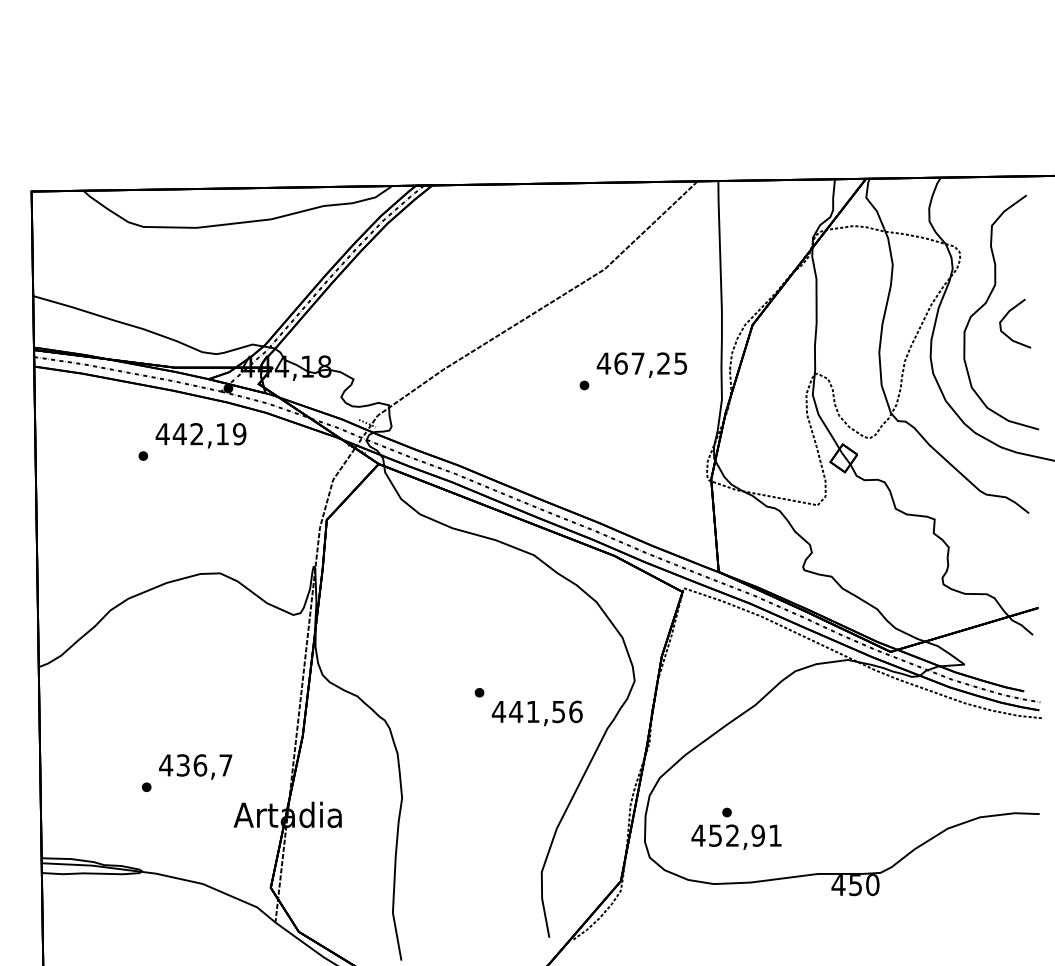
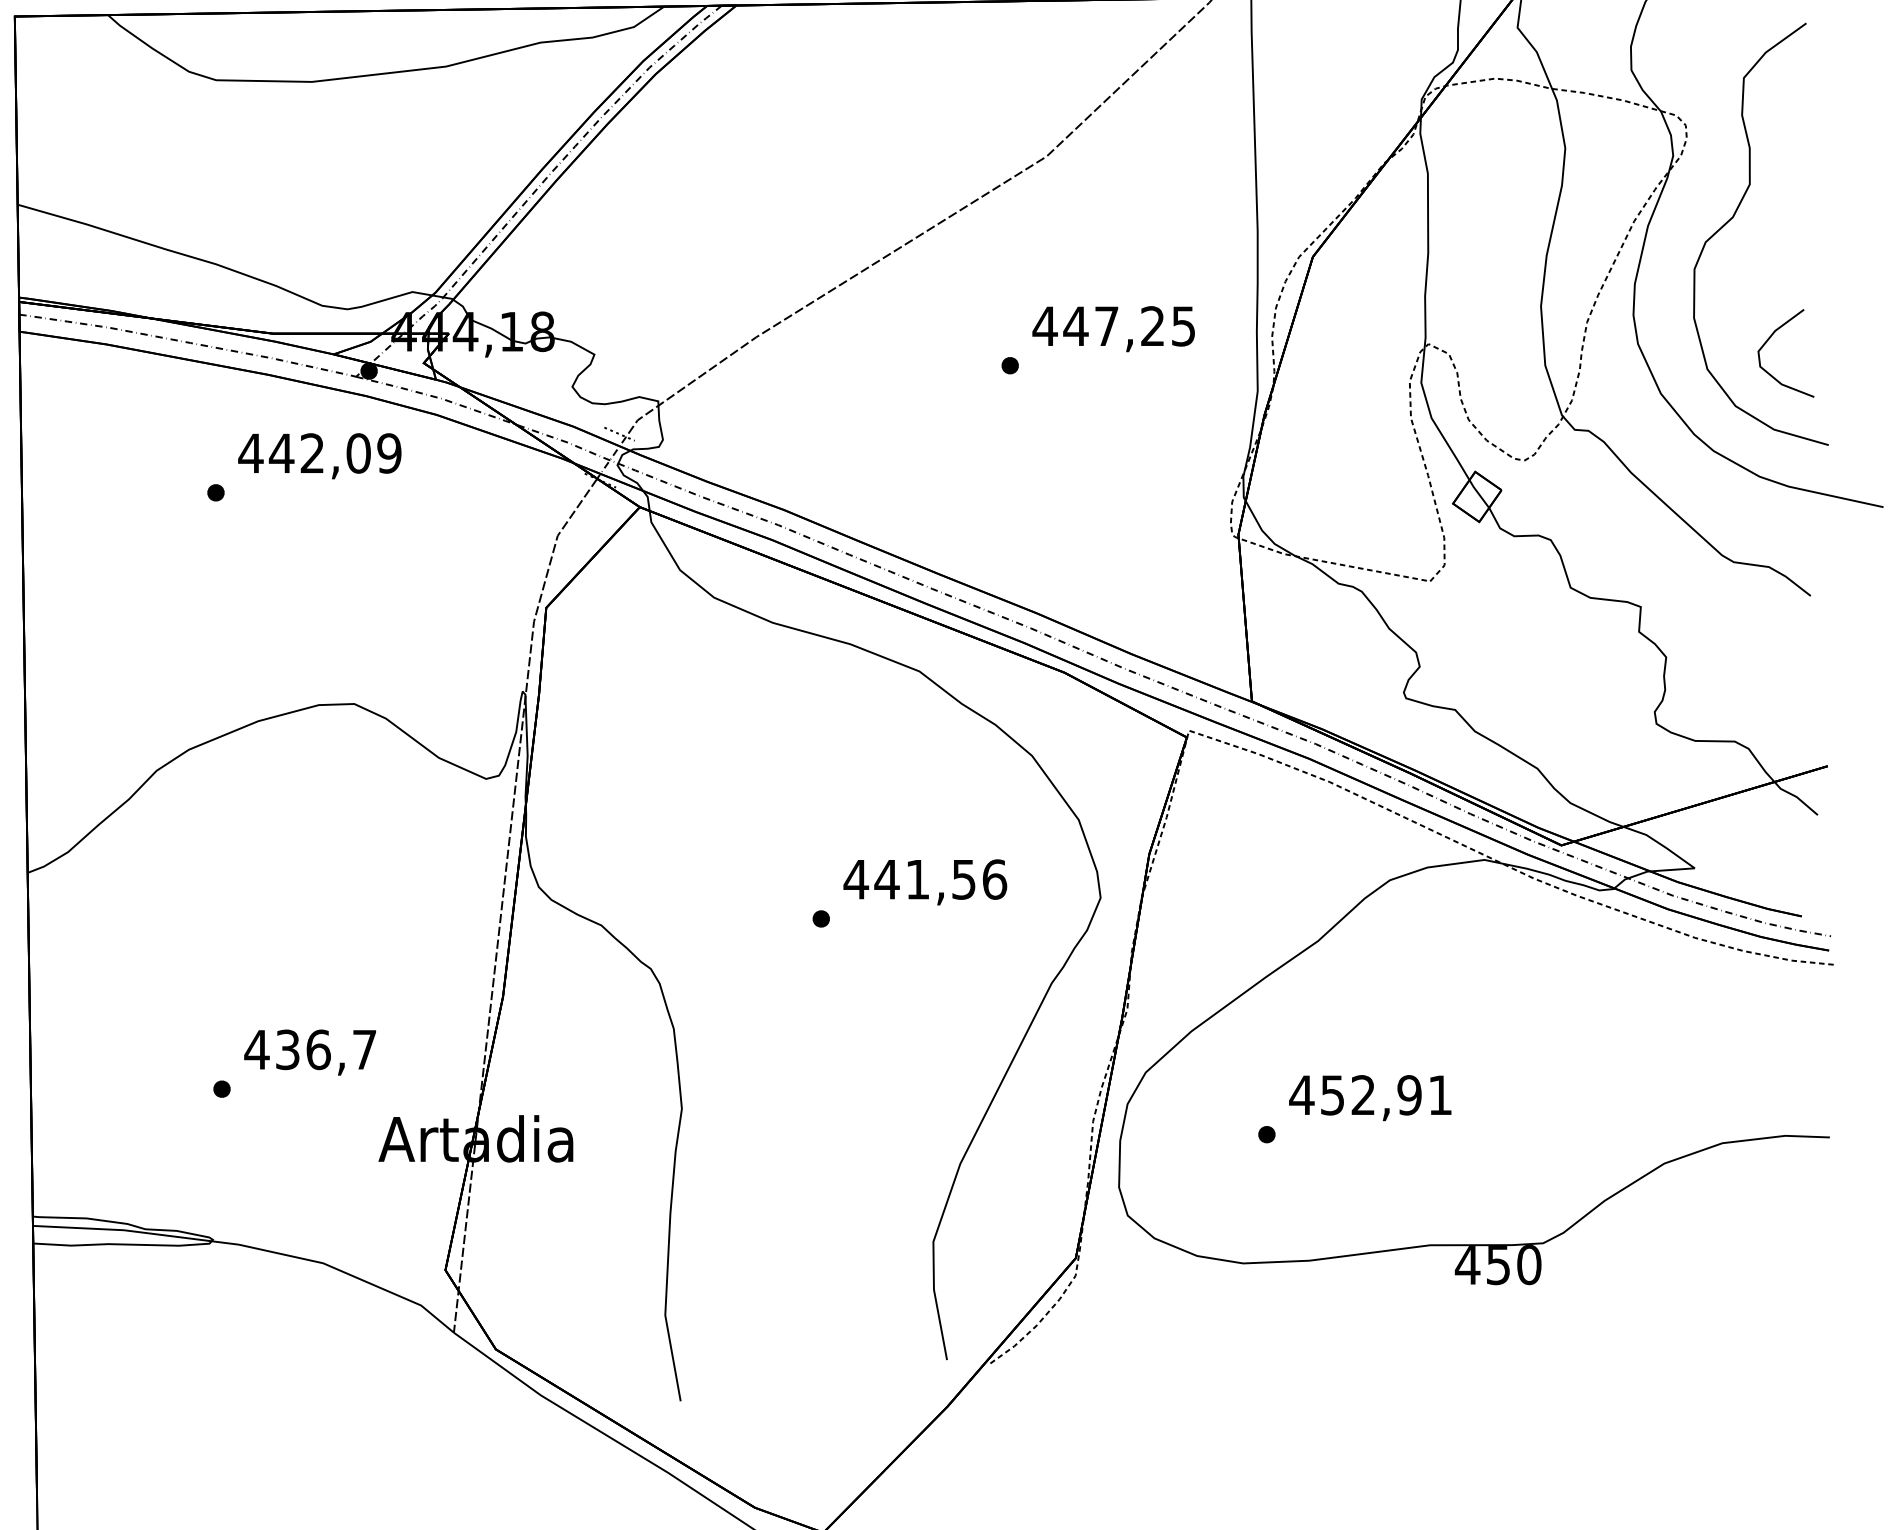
curve: (1007, 315) -> (1771, 338), moved
text: (620, 363) -> (1075, 326), 467,25 -> 447,25
text: (222, 434) -> (358, 453), 442,19 -> 442,09
text: (536, 713) -> (923, 882), moved
text: (736, 836) -> (1370, 1096), moved

